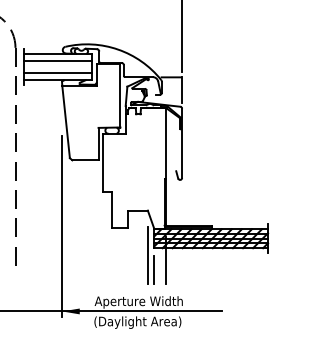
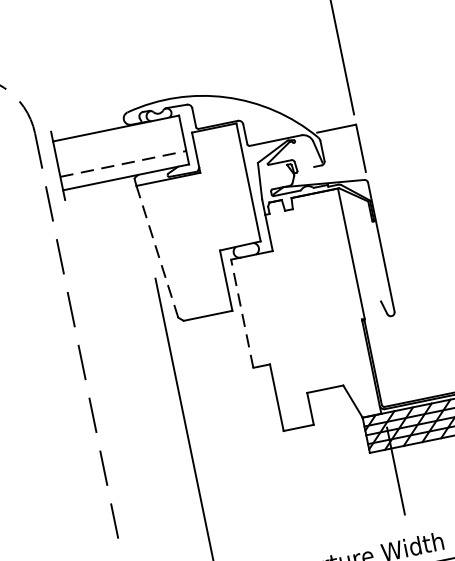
line: (57, 61) -> (118, 142), removed
line: (57, 72) -> (122, 163), solid -> dashed
line: (66, 121) -> (157, 250), solid -> dashed
line: (103, 162) -> (242, 312), solid -> dashed
line: (147, 255) -> (359, 469), removed
line: (154, 269) -> (378, 492), removed

